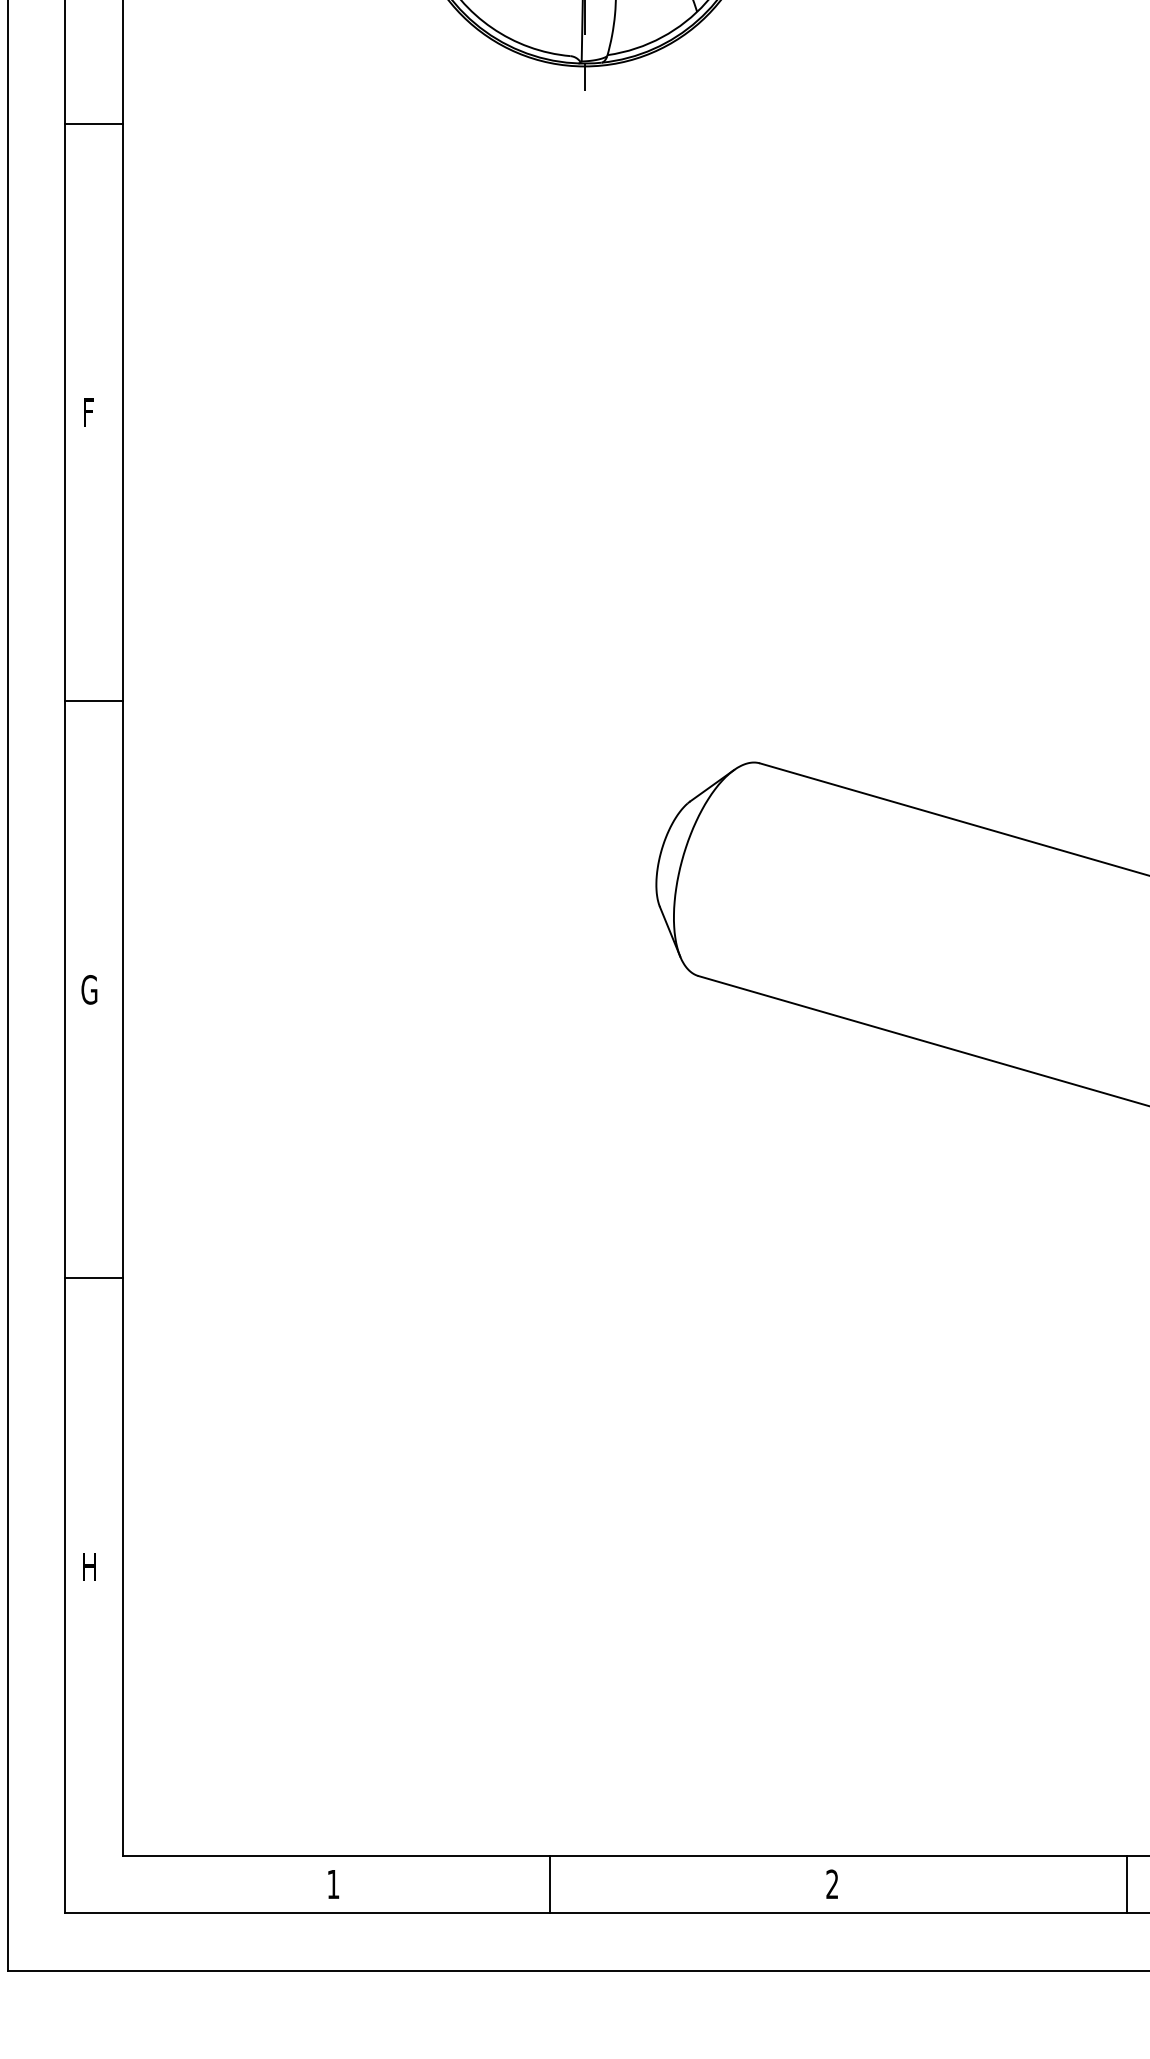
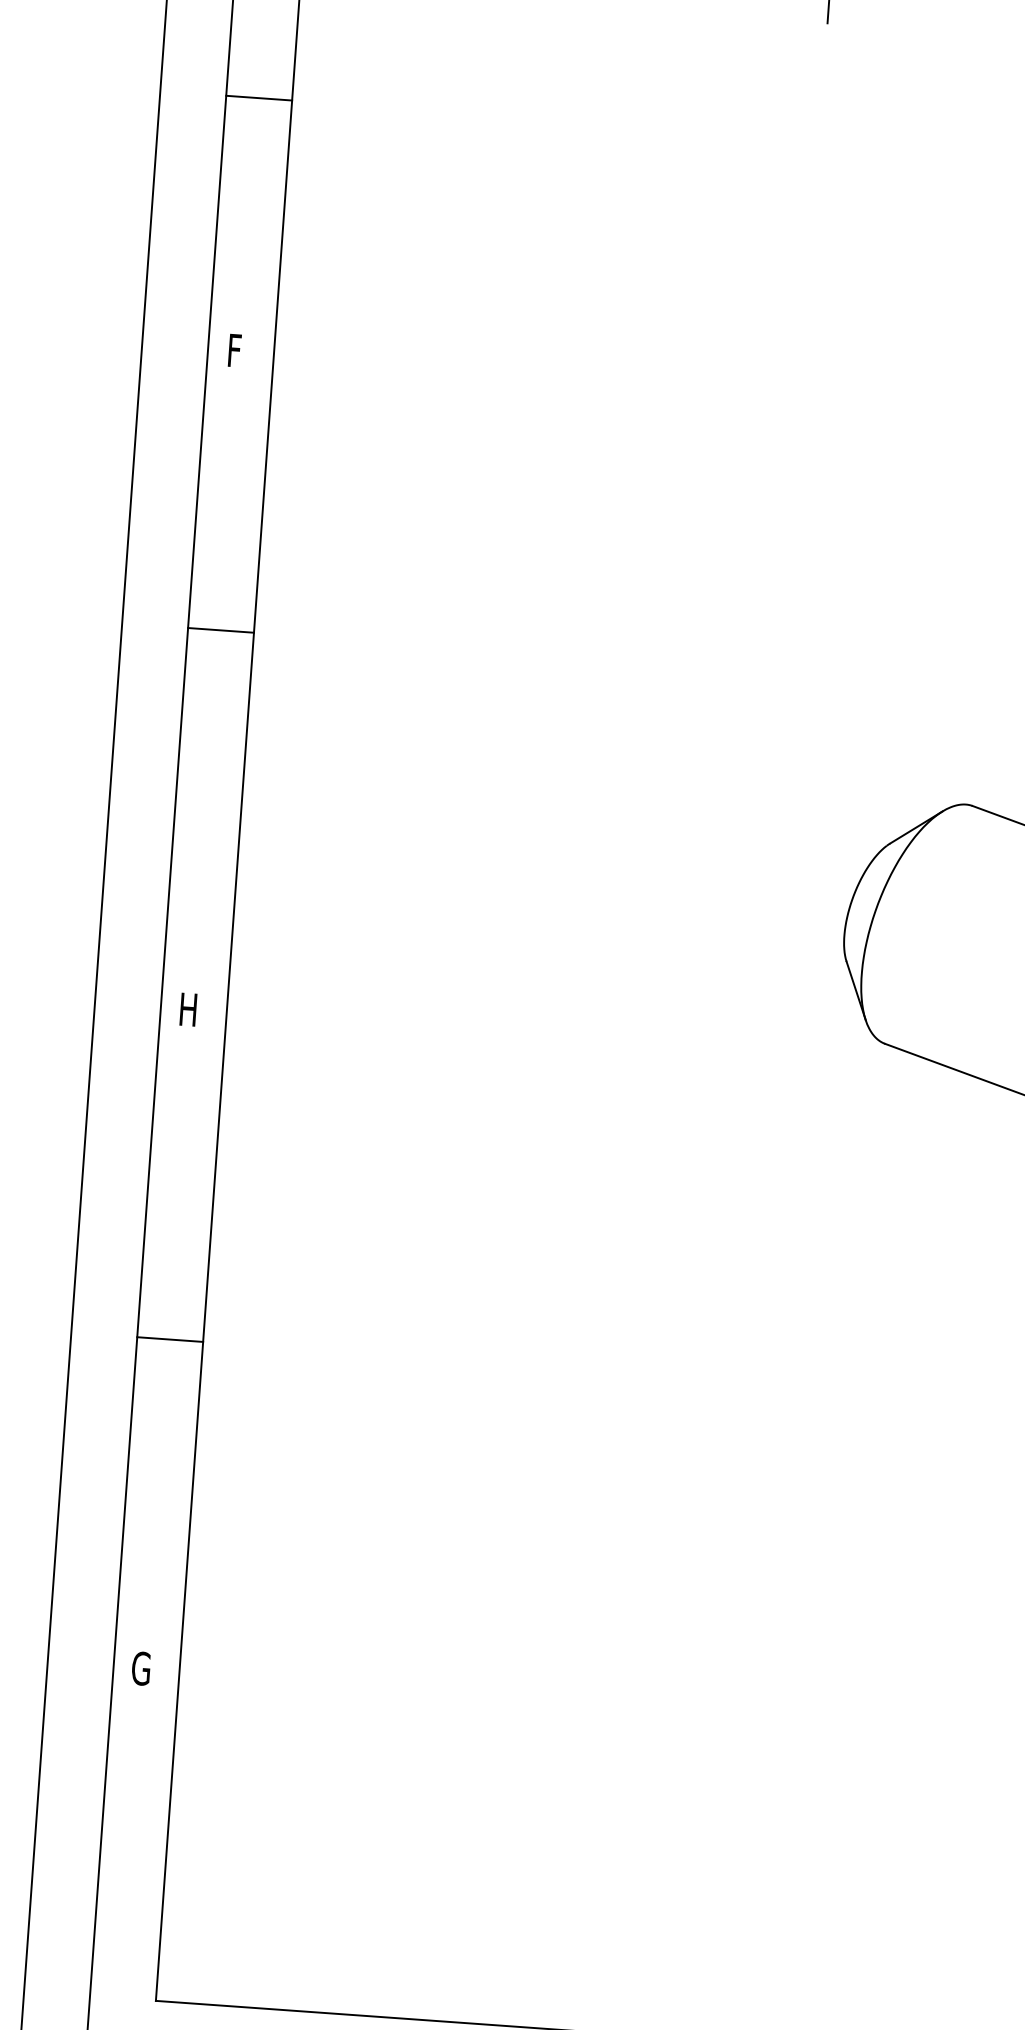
line: (94, 124) -> (259, 98), moved
line: (94, 701) -> (221, 630), moved
text: (89, 989) -> (188, 1009), G -> H
text: (89, 1566) -> (141, 1668), H -> G

